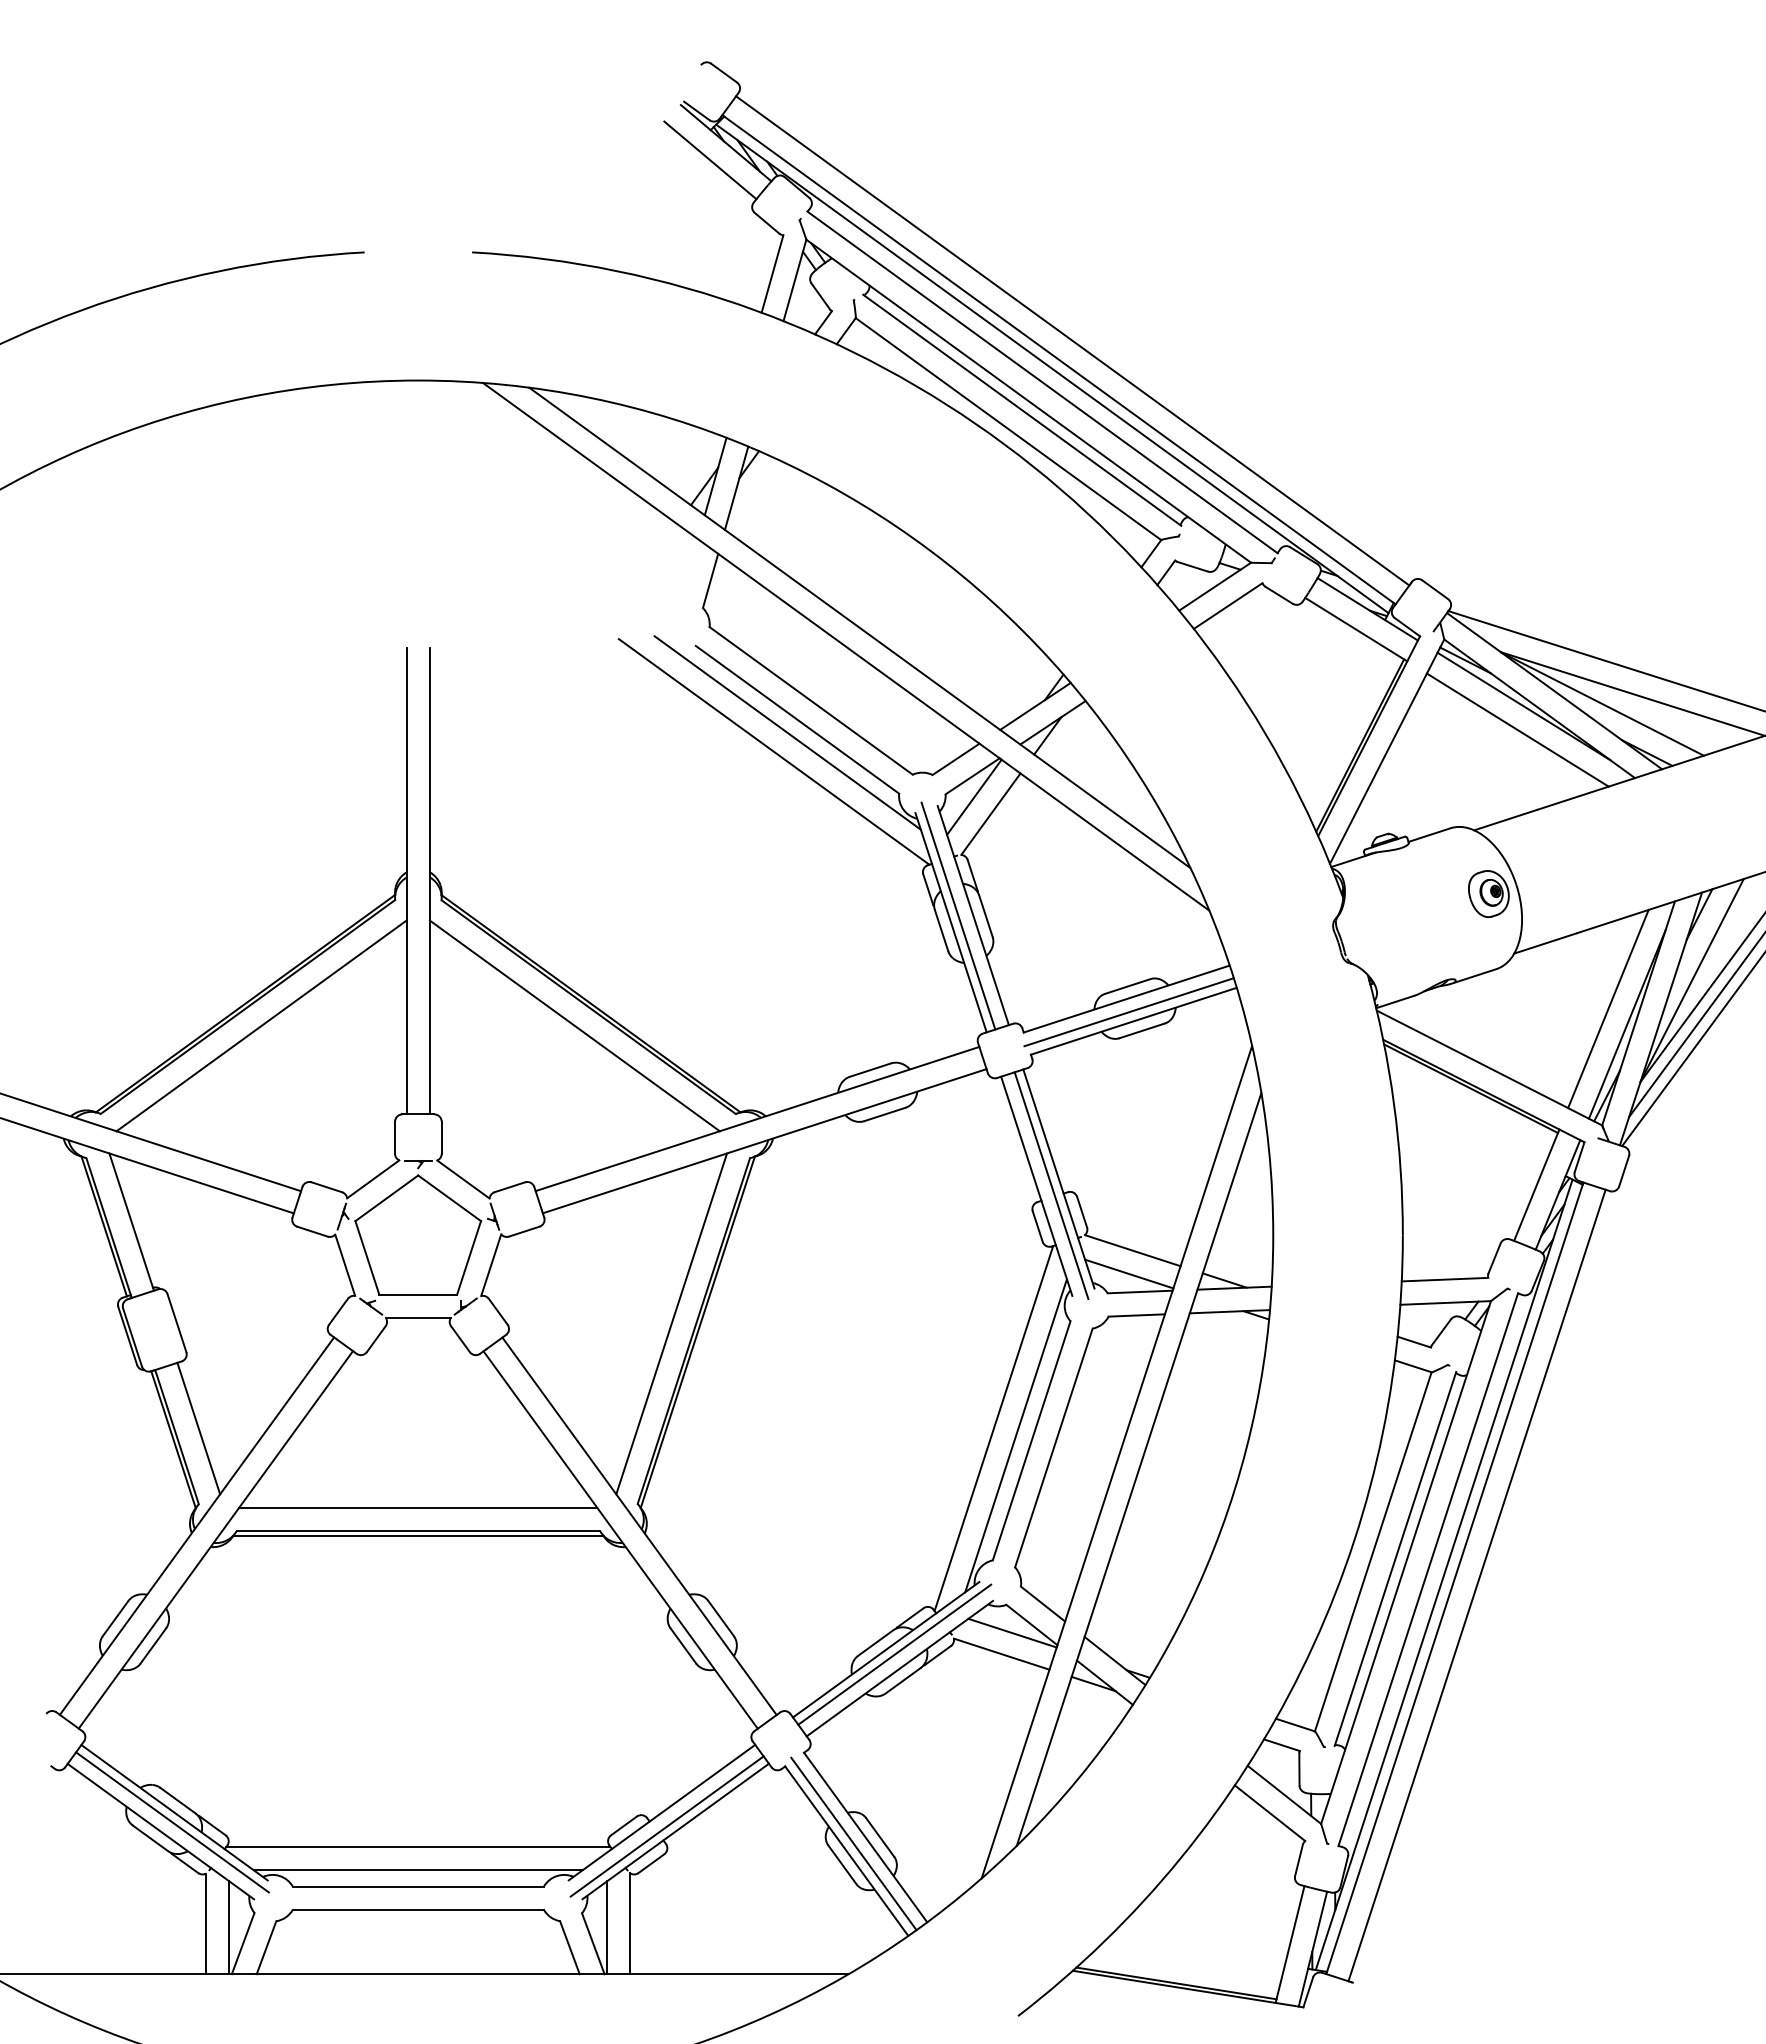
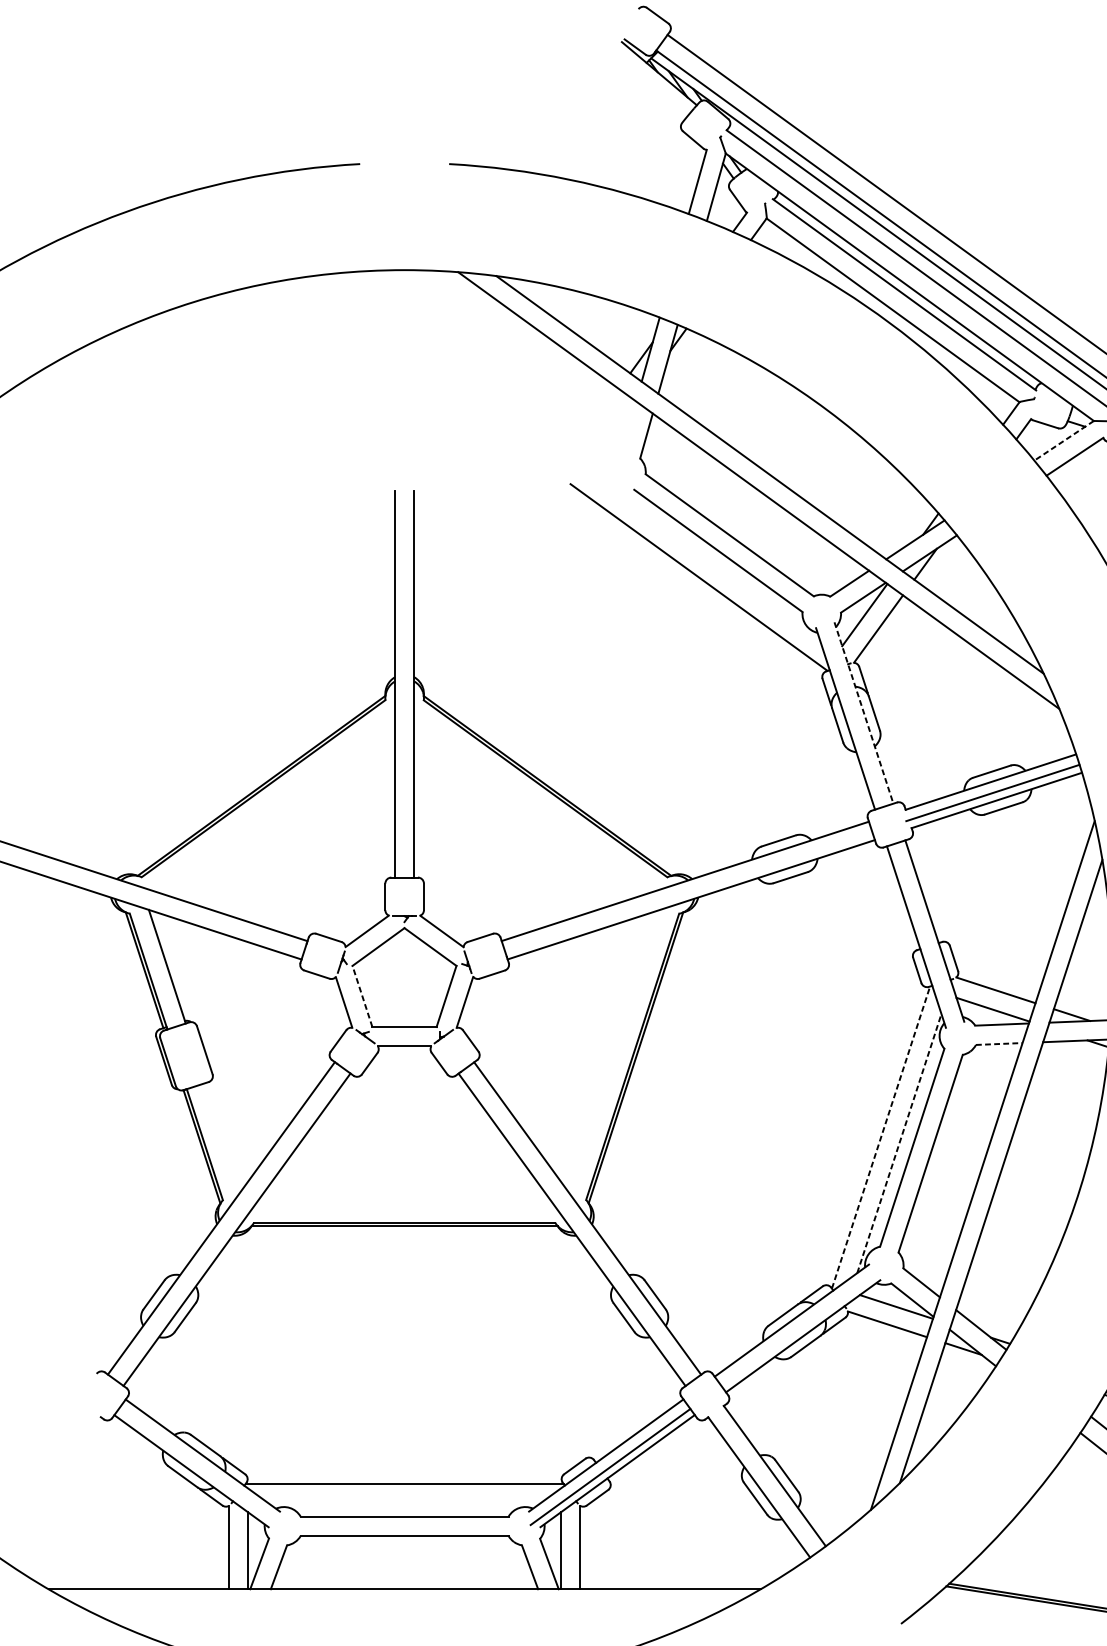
line: (710, 160) -> (646, 88), removed
line: (1214, 586) -> (1063, 440), solid -> dashed
line: (787, 732) -> (710, 561), removed
line: (958, 915) -> (851, 712), removed
line: (973, 916) -> (864, 713), solid -> dashed
line: (261, 1025) -> (274, 803), removed
line: (574, 1025) -> (533, 803), removed
line: (1051, 1185) -> (928, 936), removed
line: (367, 1258) -> (362, 996), solid -> dashed
line: (1137, 1315) -> (999, 1044), solid -> dashed
line: (671, 1323) -> (614, 1050), removed
line: (198, 1428) -> (222, 1137), removed
line: (993, 1428) -> (880, 1137), solid -> dashed
line: (1016, 1435) -> (899, 1143), solid -> dashed
line: (418, 1508) -> (404, 1203), removed
line: (894, 1654) -> (798, 1324), removed
line: (172, 1822) -> (201, 1463), removed
line: (853, 1843) -> (764, 1481), removed
line: (417, 1870) -> (403, 1503), removed

